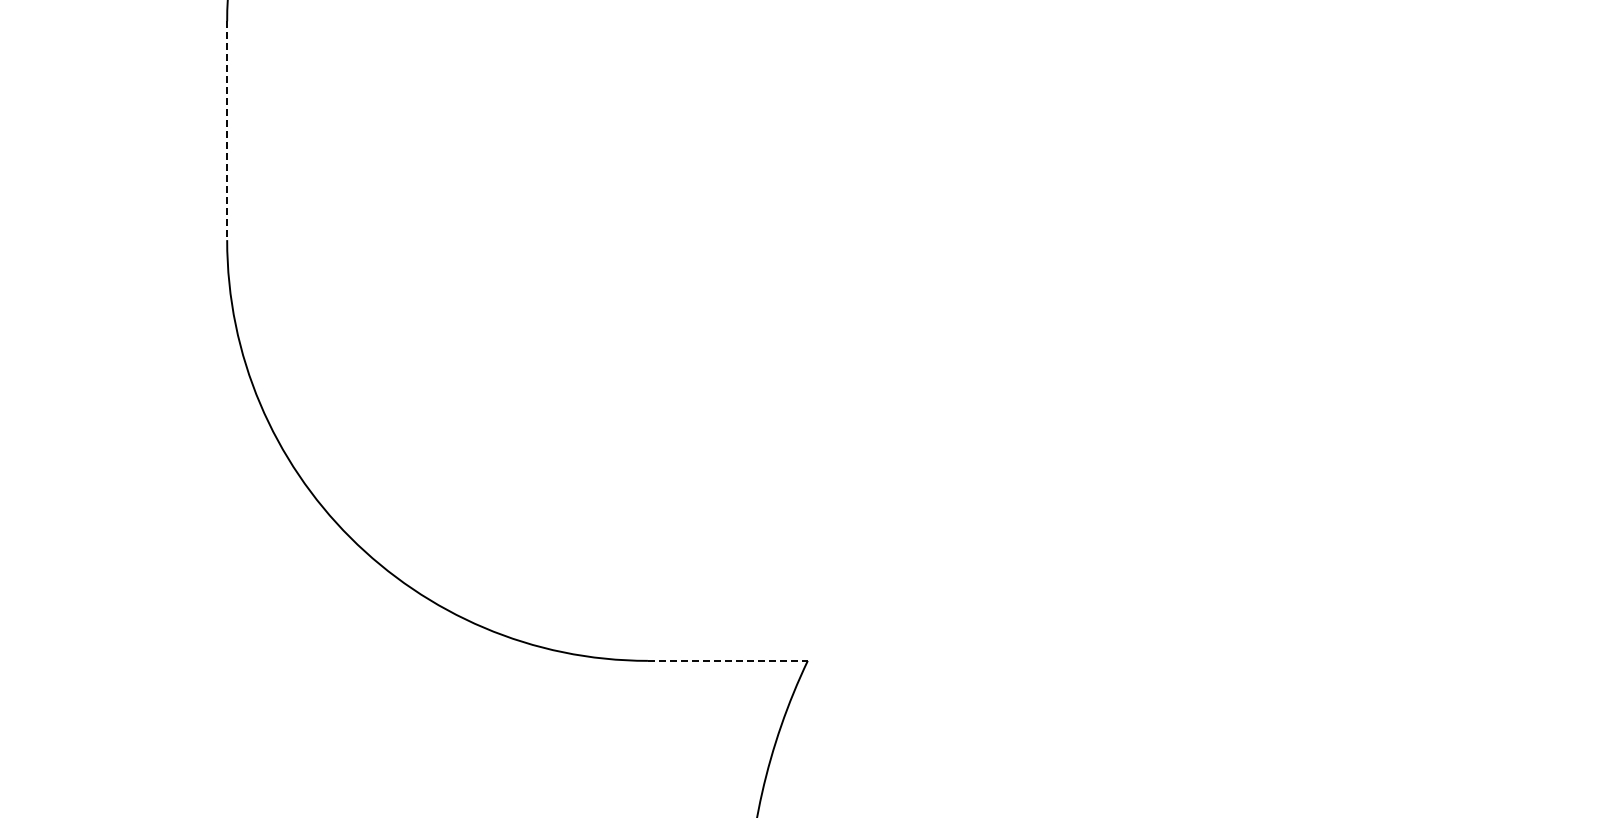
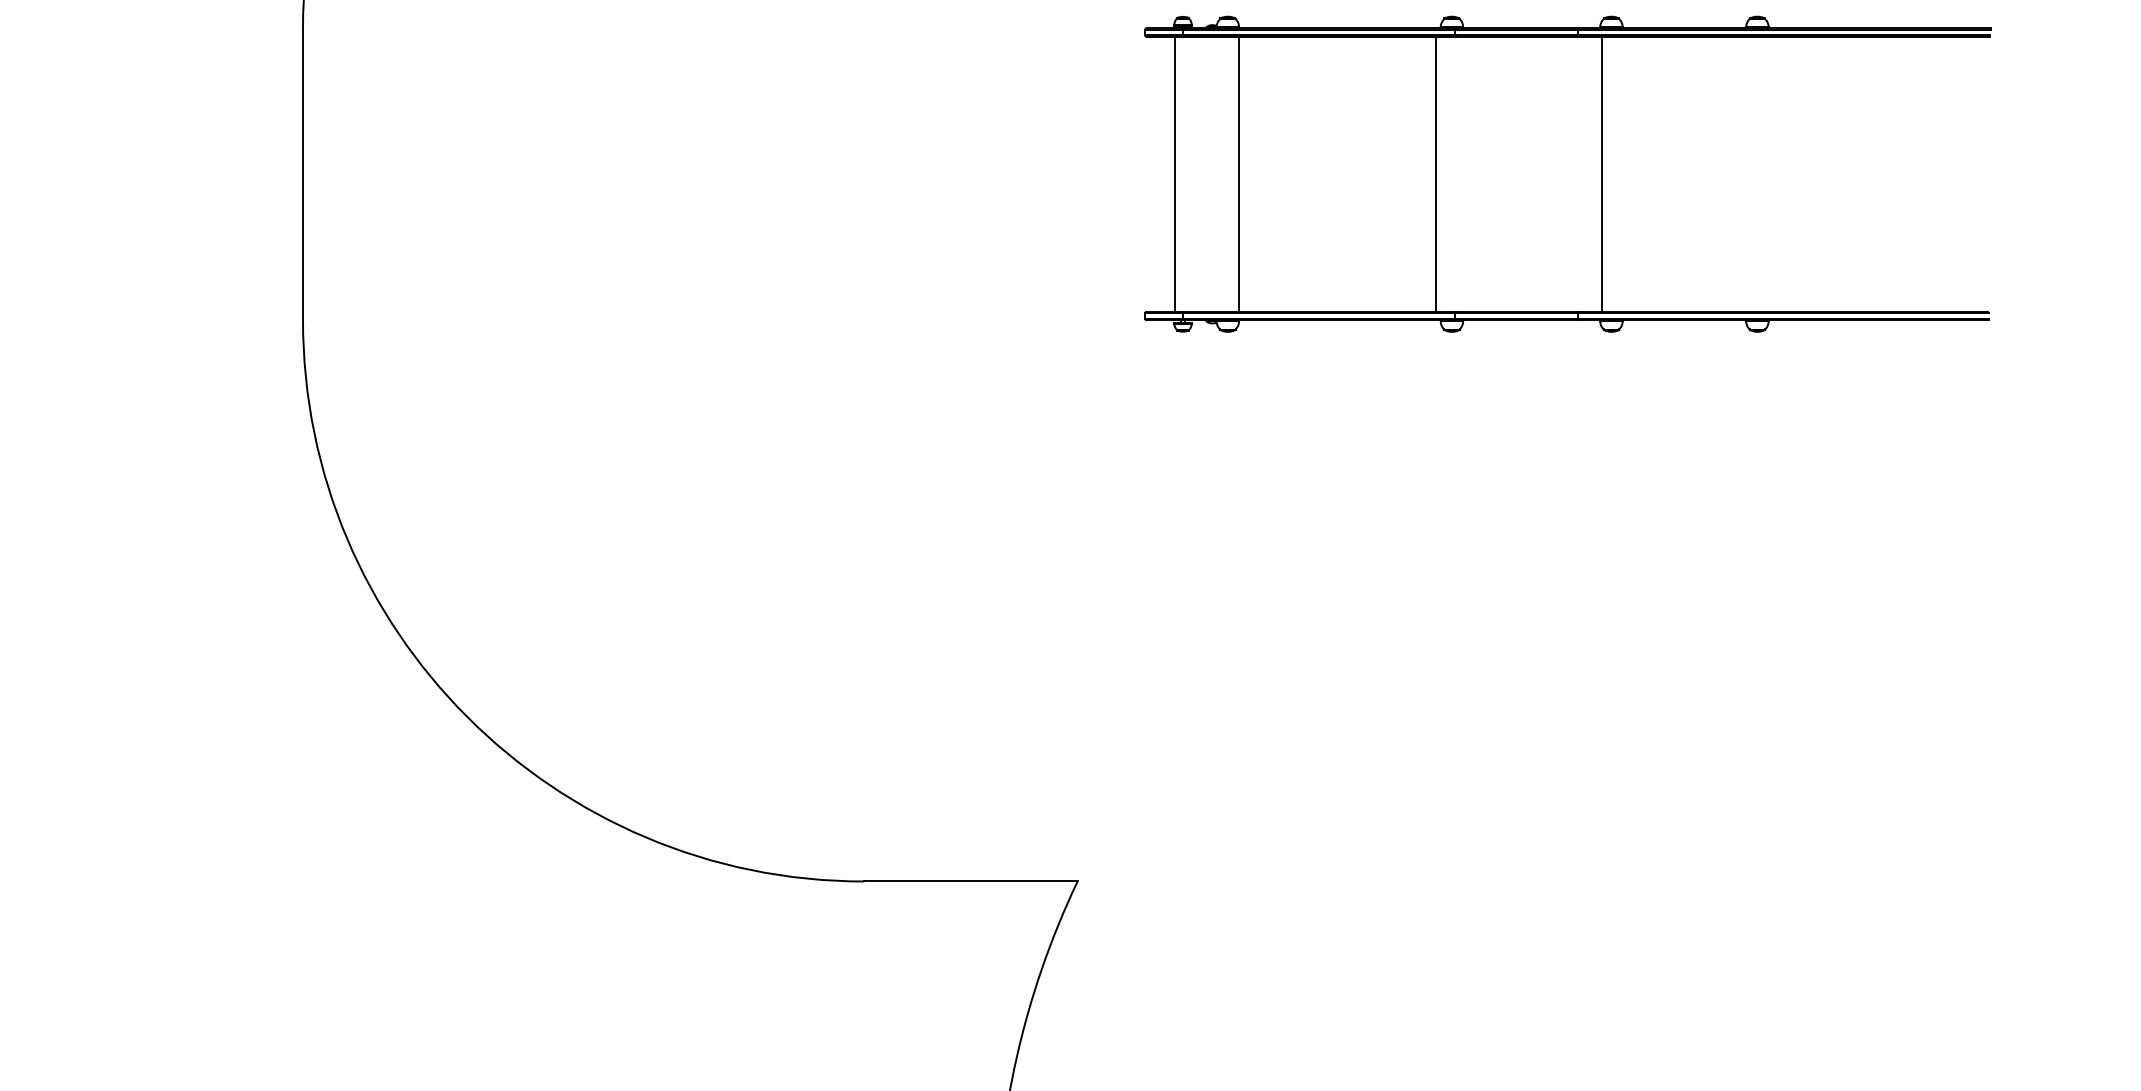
part: (1175, 130) -> (1568, 173), added
line: (227, 131) -> (303, 175), dashed -> solid
line: (727, 660) -> (970, 881), dashed -> solid

